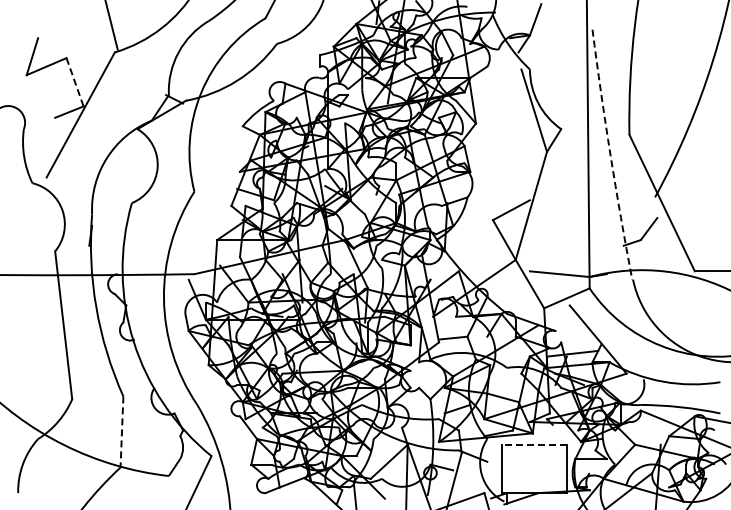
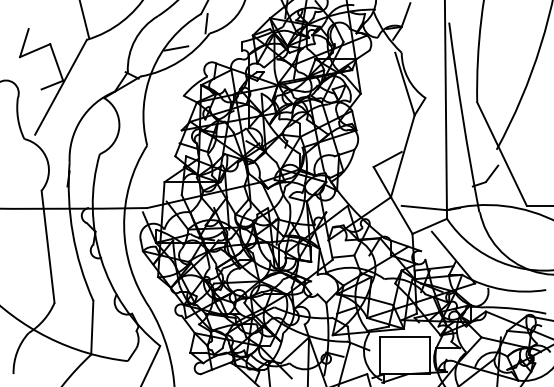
line: (272, 30) -> (206, 23), added
line: (232, 63) -> (176, 48), added
line: (75, 82) -> (57, 62), dashed -> solid
arc: (610, 155) -> (462, 118), dashed -> solid
line: (121, 431) -> (91, 327), dashed -> solid
line: (534, 444) -> (405, 337), dashed -> solid

